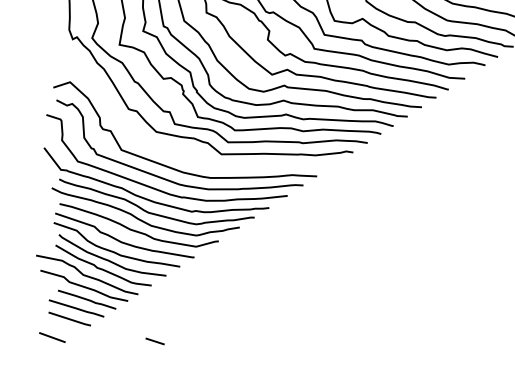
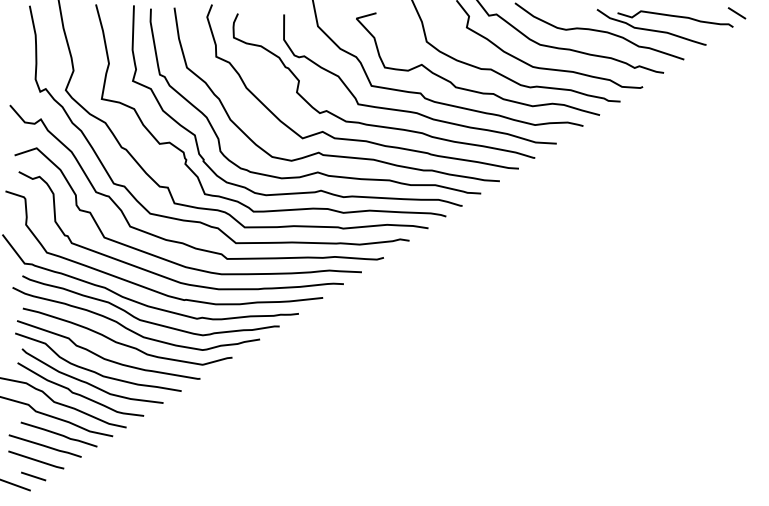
curve: (181, 153) -> (183, 242), added
line: (155, 341) -> (33, 476), moved

